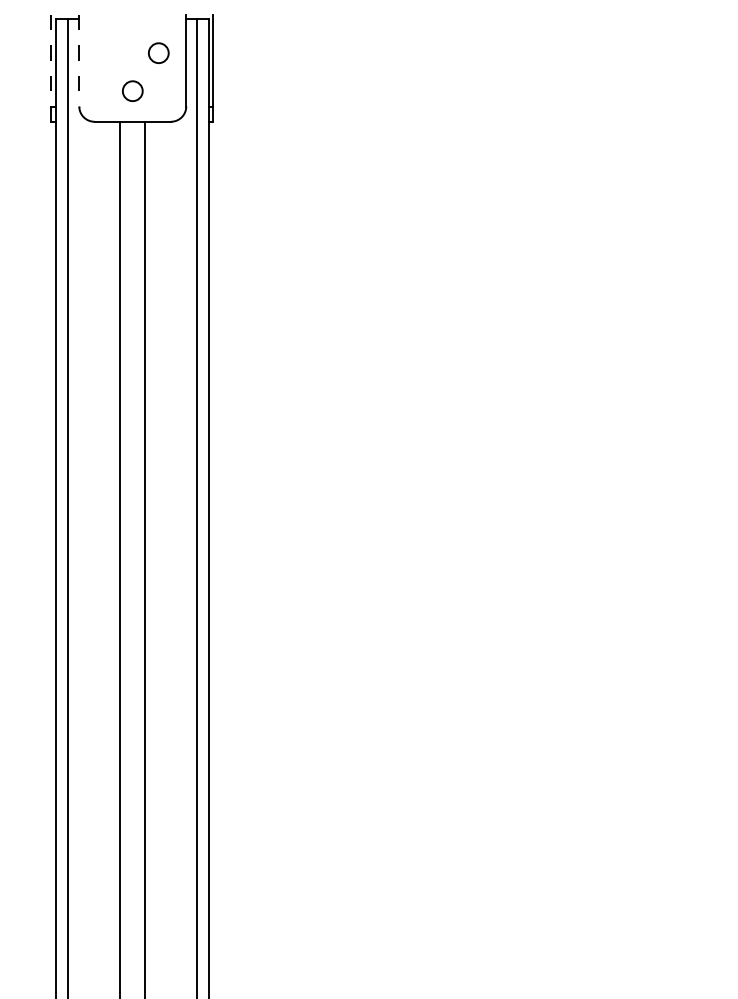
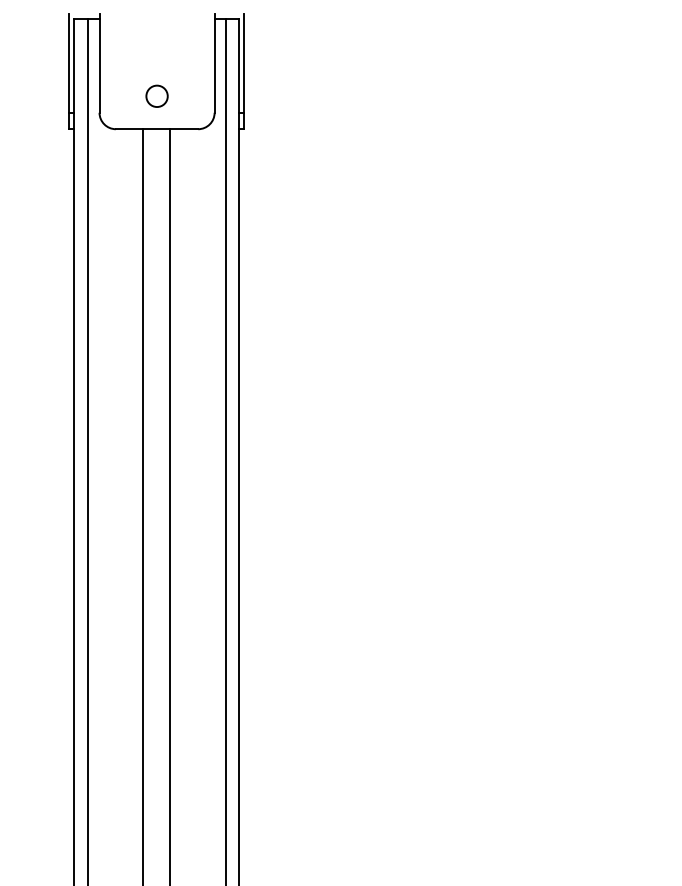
circle: (158, 52) -> (184, 54), removed
line: (51, 60) -> (69, 63), dashed -> solid
line: (79, 60) -> (99, 63), dashed -> solid

